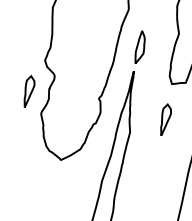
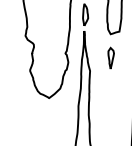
part: (28, 90) -> (18, 57), removed

